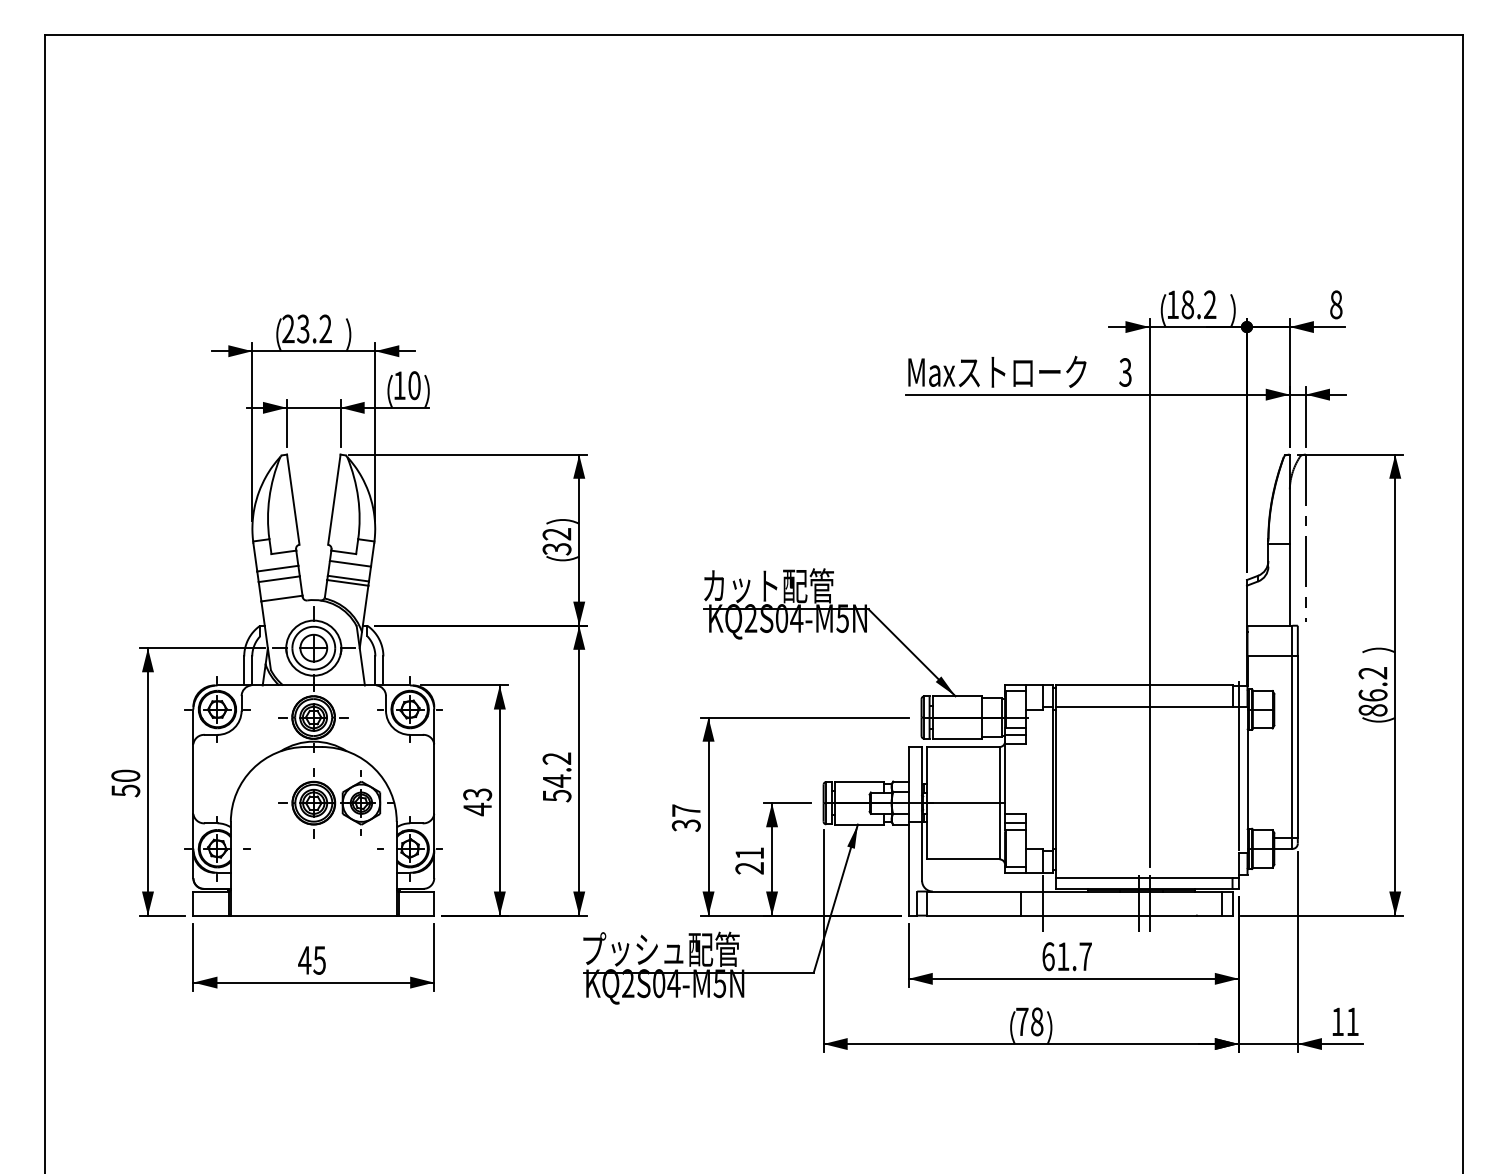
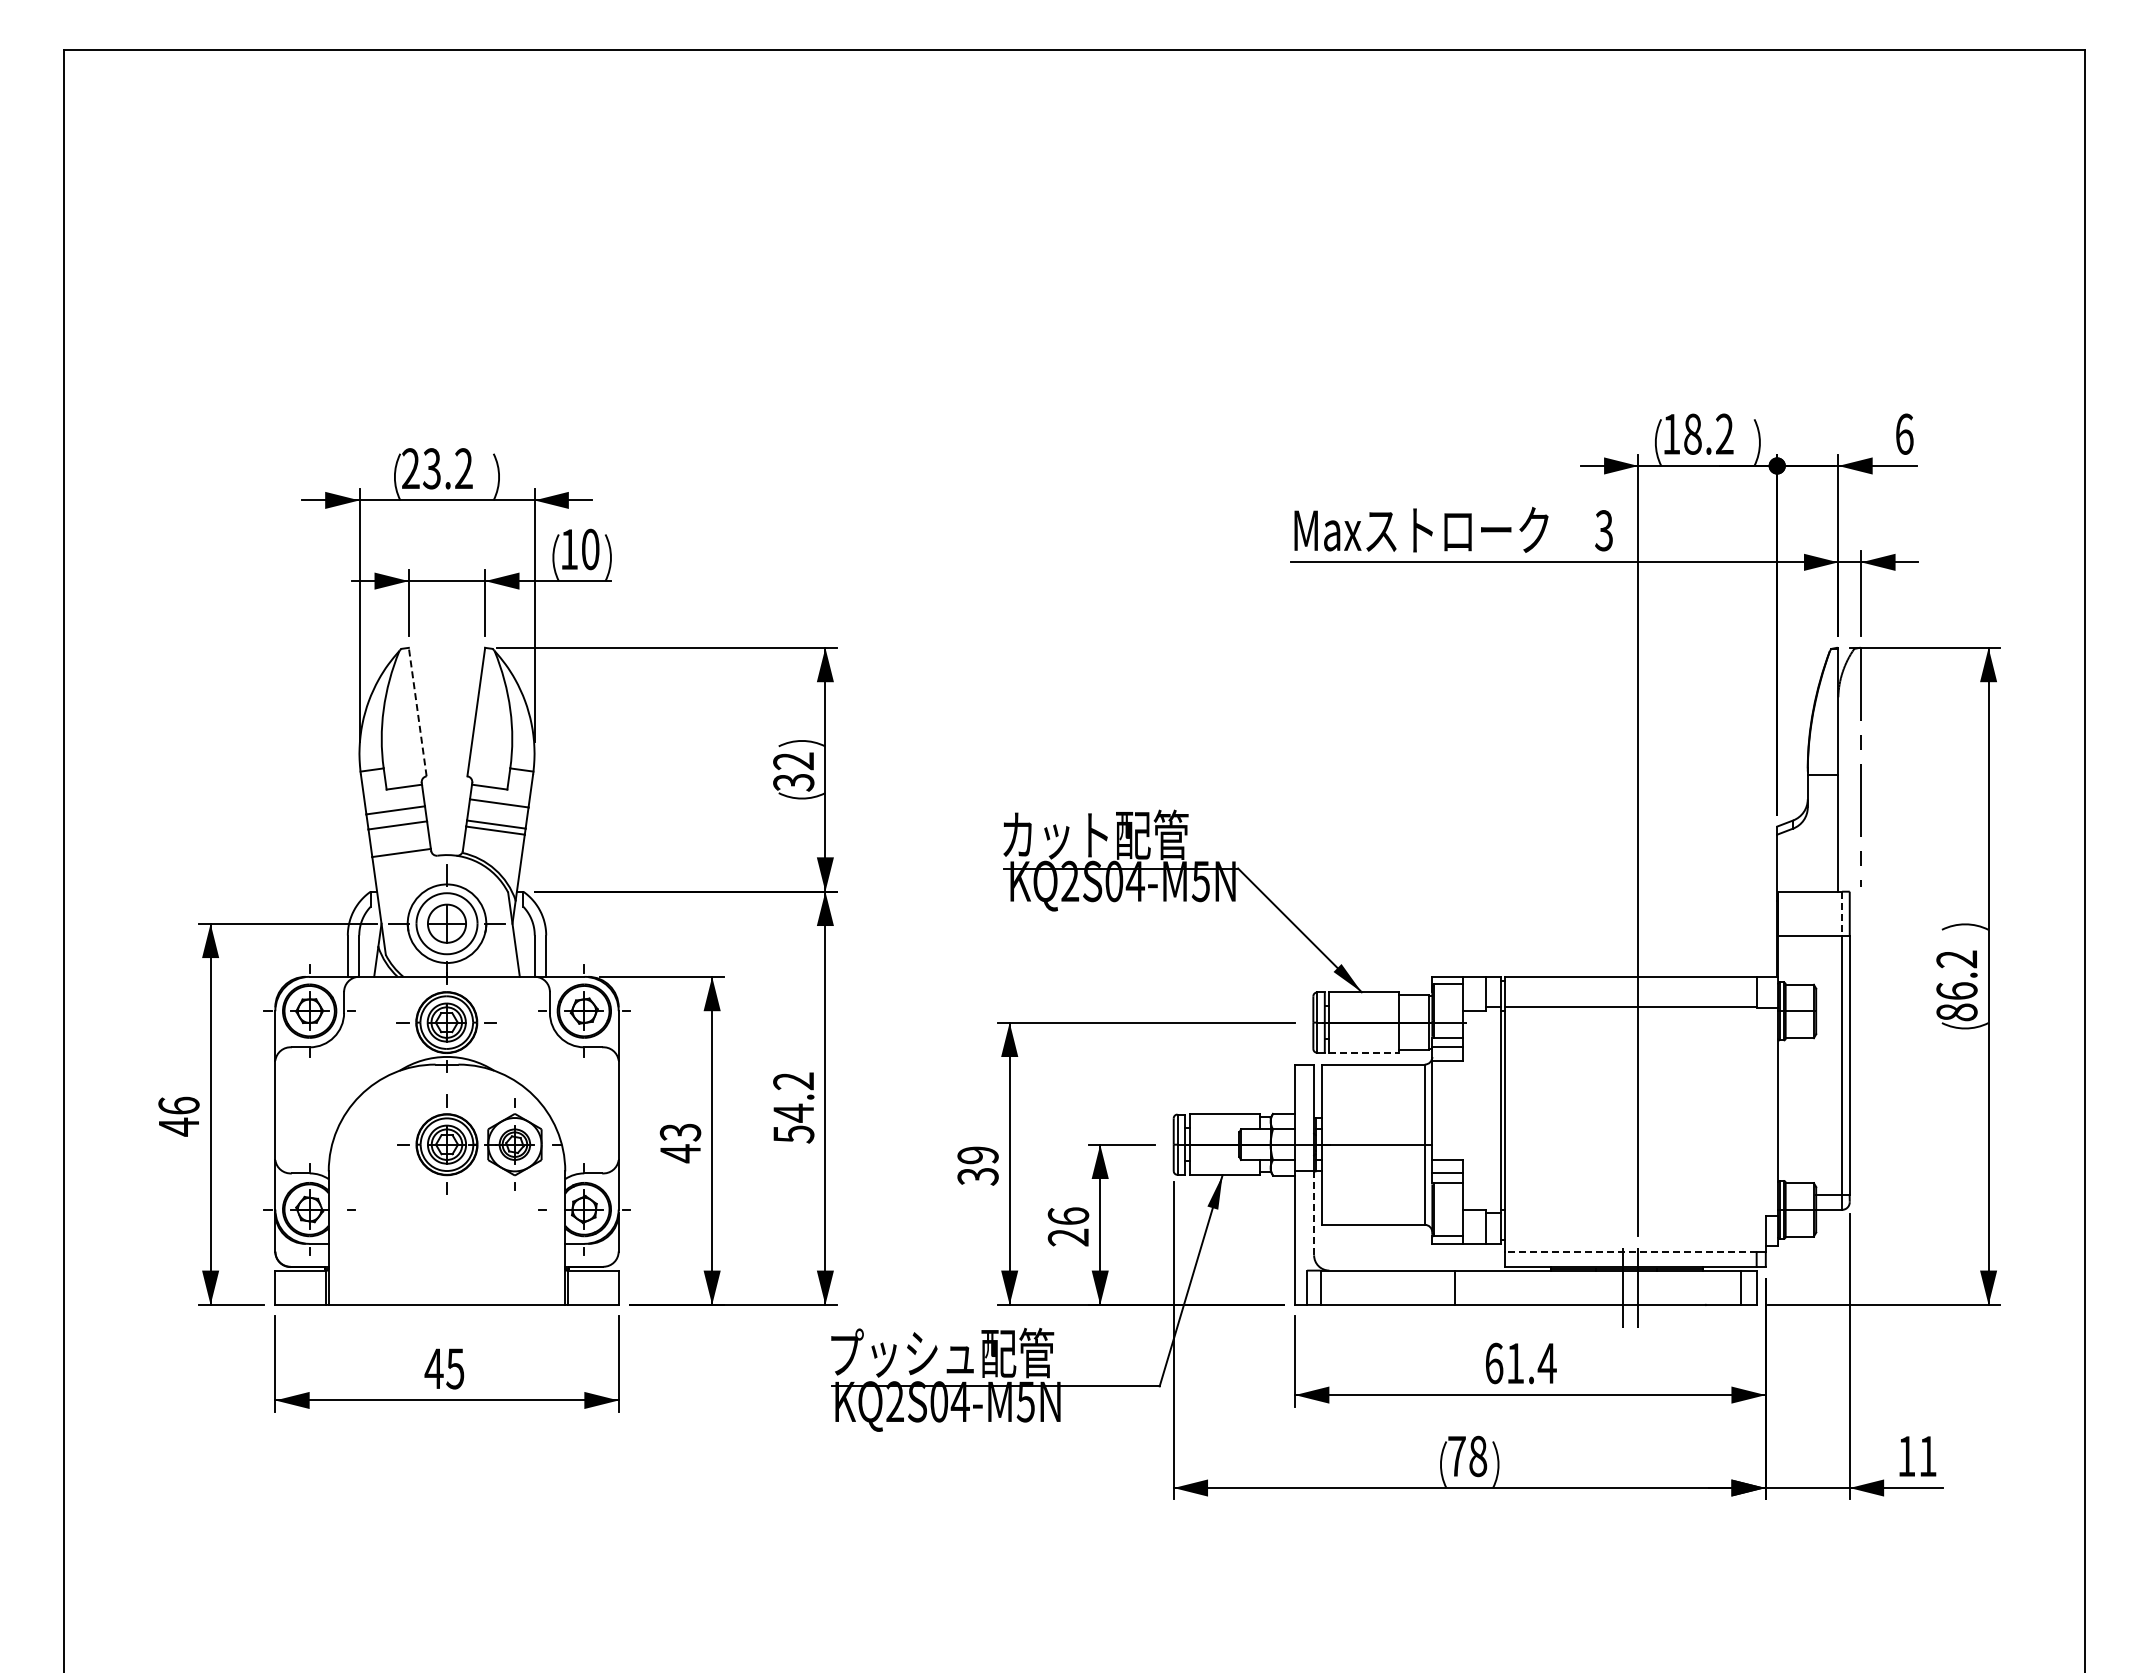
text: (1336, 304) -> (1904, 433), 8 -> 6
line: (293, 500) -> (417, 712), solid -> dashed
line: (1292, 641) -> (1842, 913), solid -> dashed
line: (957, 739) -> (1364, 1053), solid -> dashed
line: (1238, 765) -> (1765, 1091), removed
text: (125, 783) -> (178, 1116), 50 -> 46
text: (685, 810) -> (977, 1155), 37 -> 39
line: (922, 851) -> (1314, 1213), solid -> dashed
text: (749, 852) -> (1068, 1215), 21 -> 26
line: (1144, 878) -> (1630, 1251), solid -> dashed
line: (1042, 903) -> (1485, 1287), removed
text: (1085, 956) -> (1546, 1363), 61.7 -> 61.4

